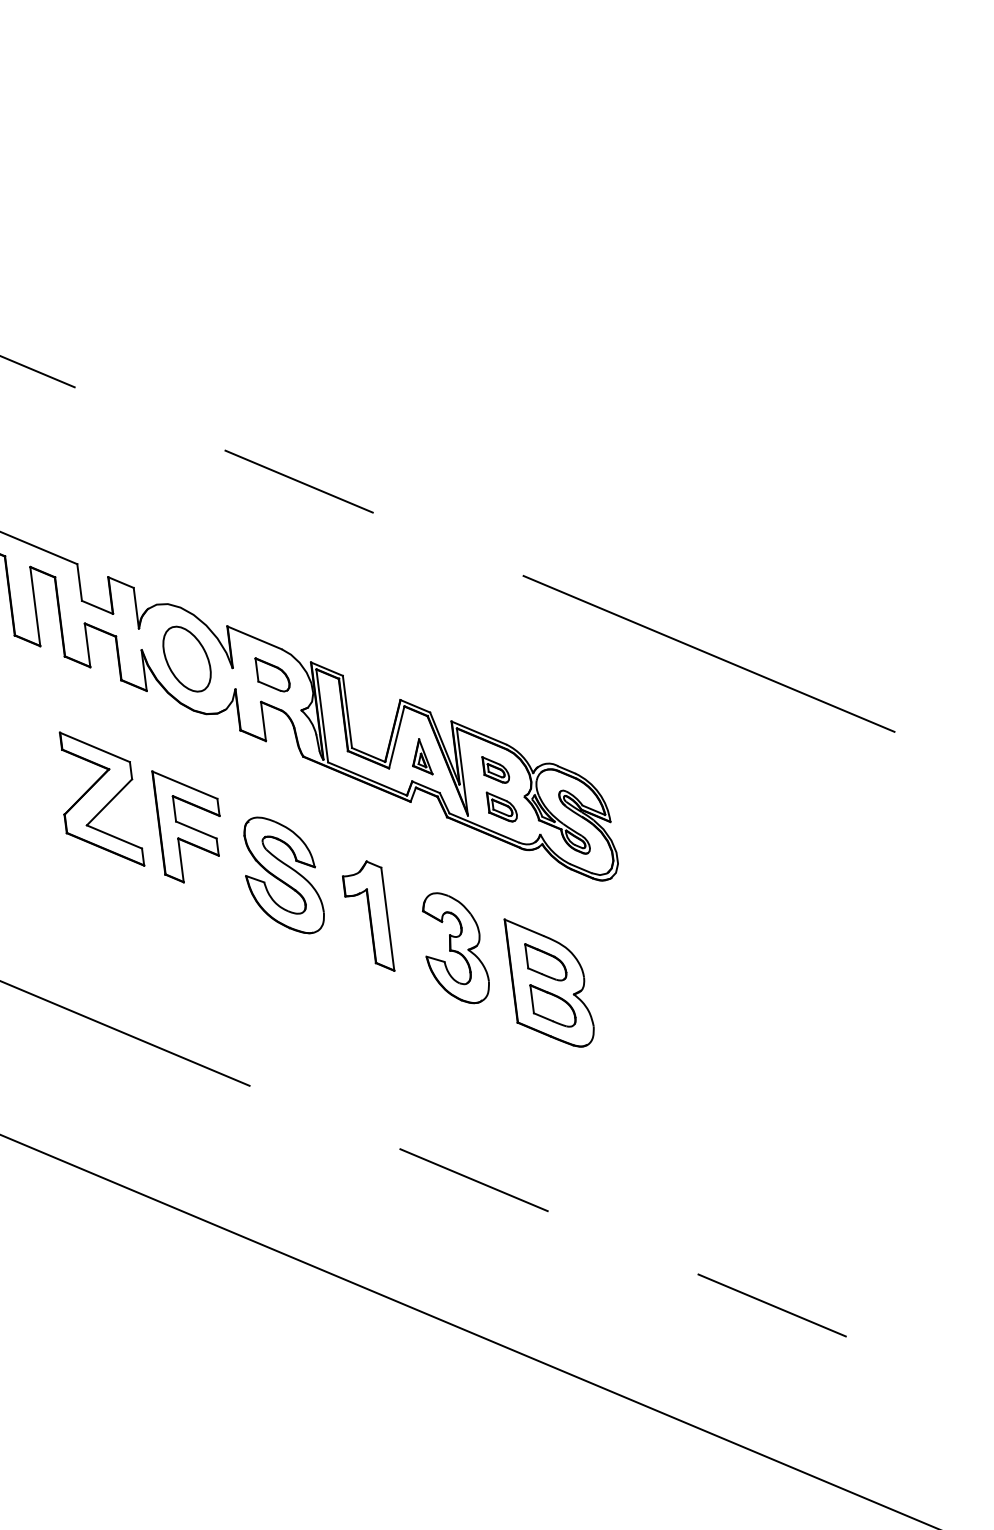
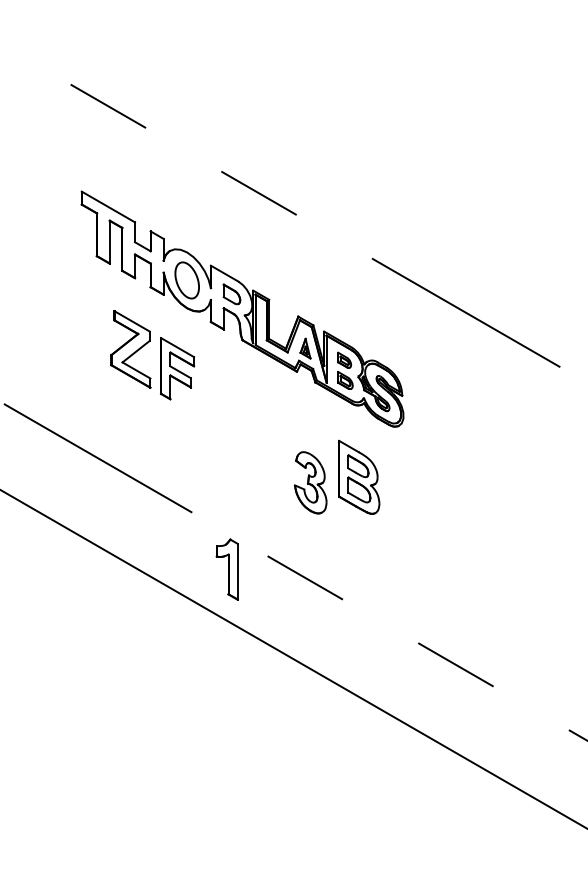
part: (282, 873) -> (223, 401), removed
part: (366, 917) -> (226, 569), moved
part: (454, 947) -> (310, 482), moved

